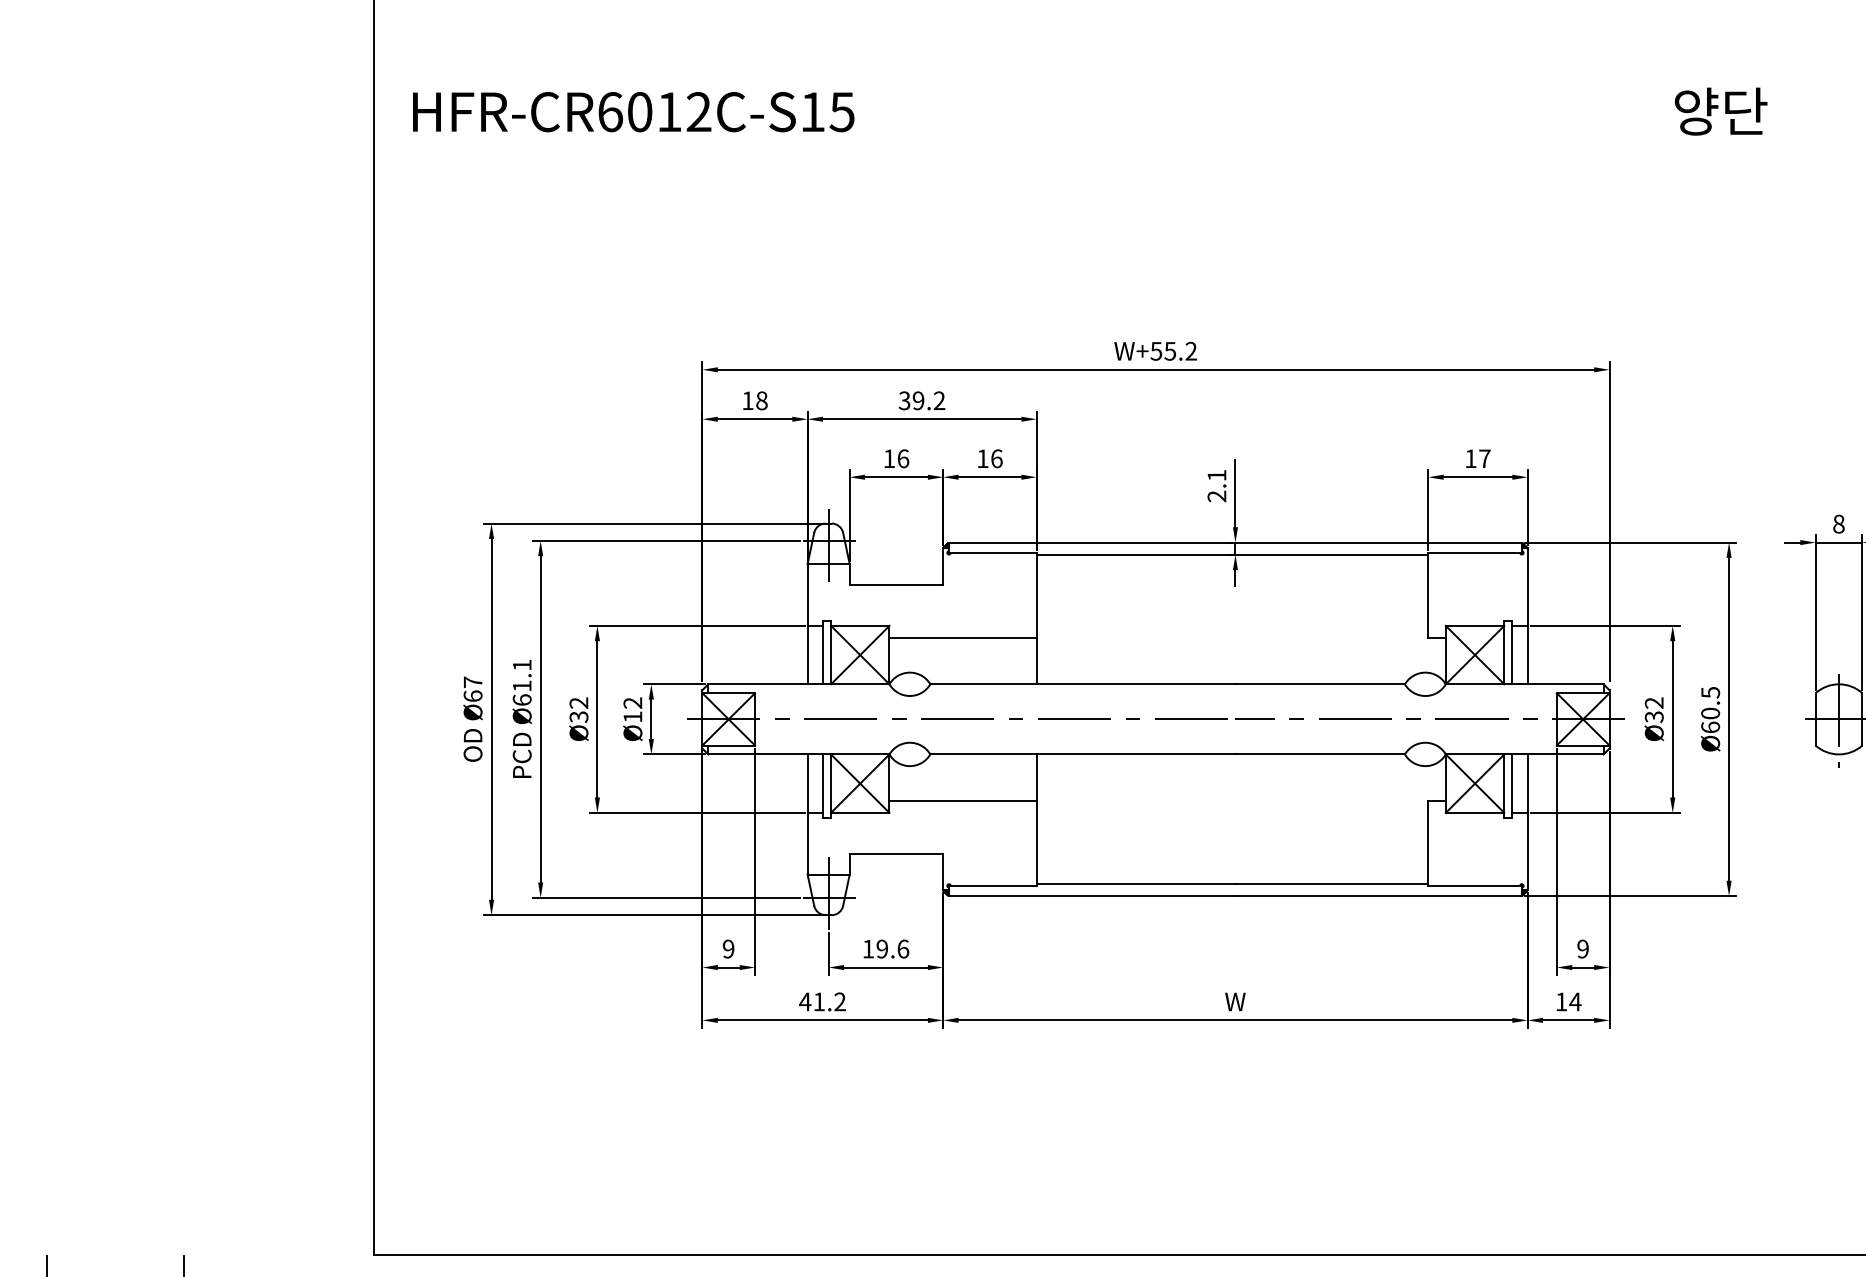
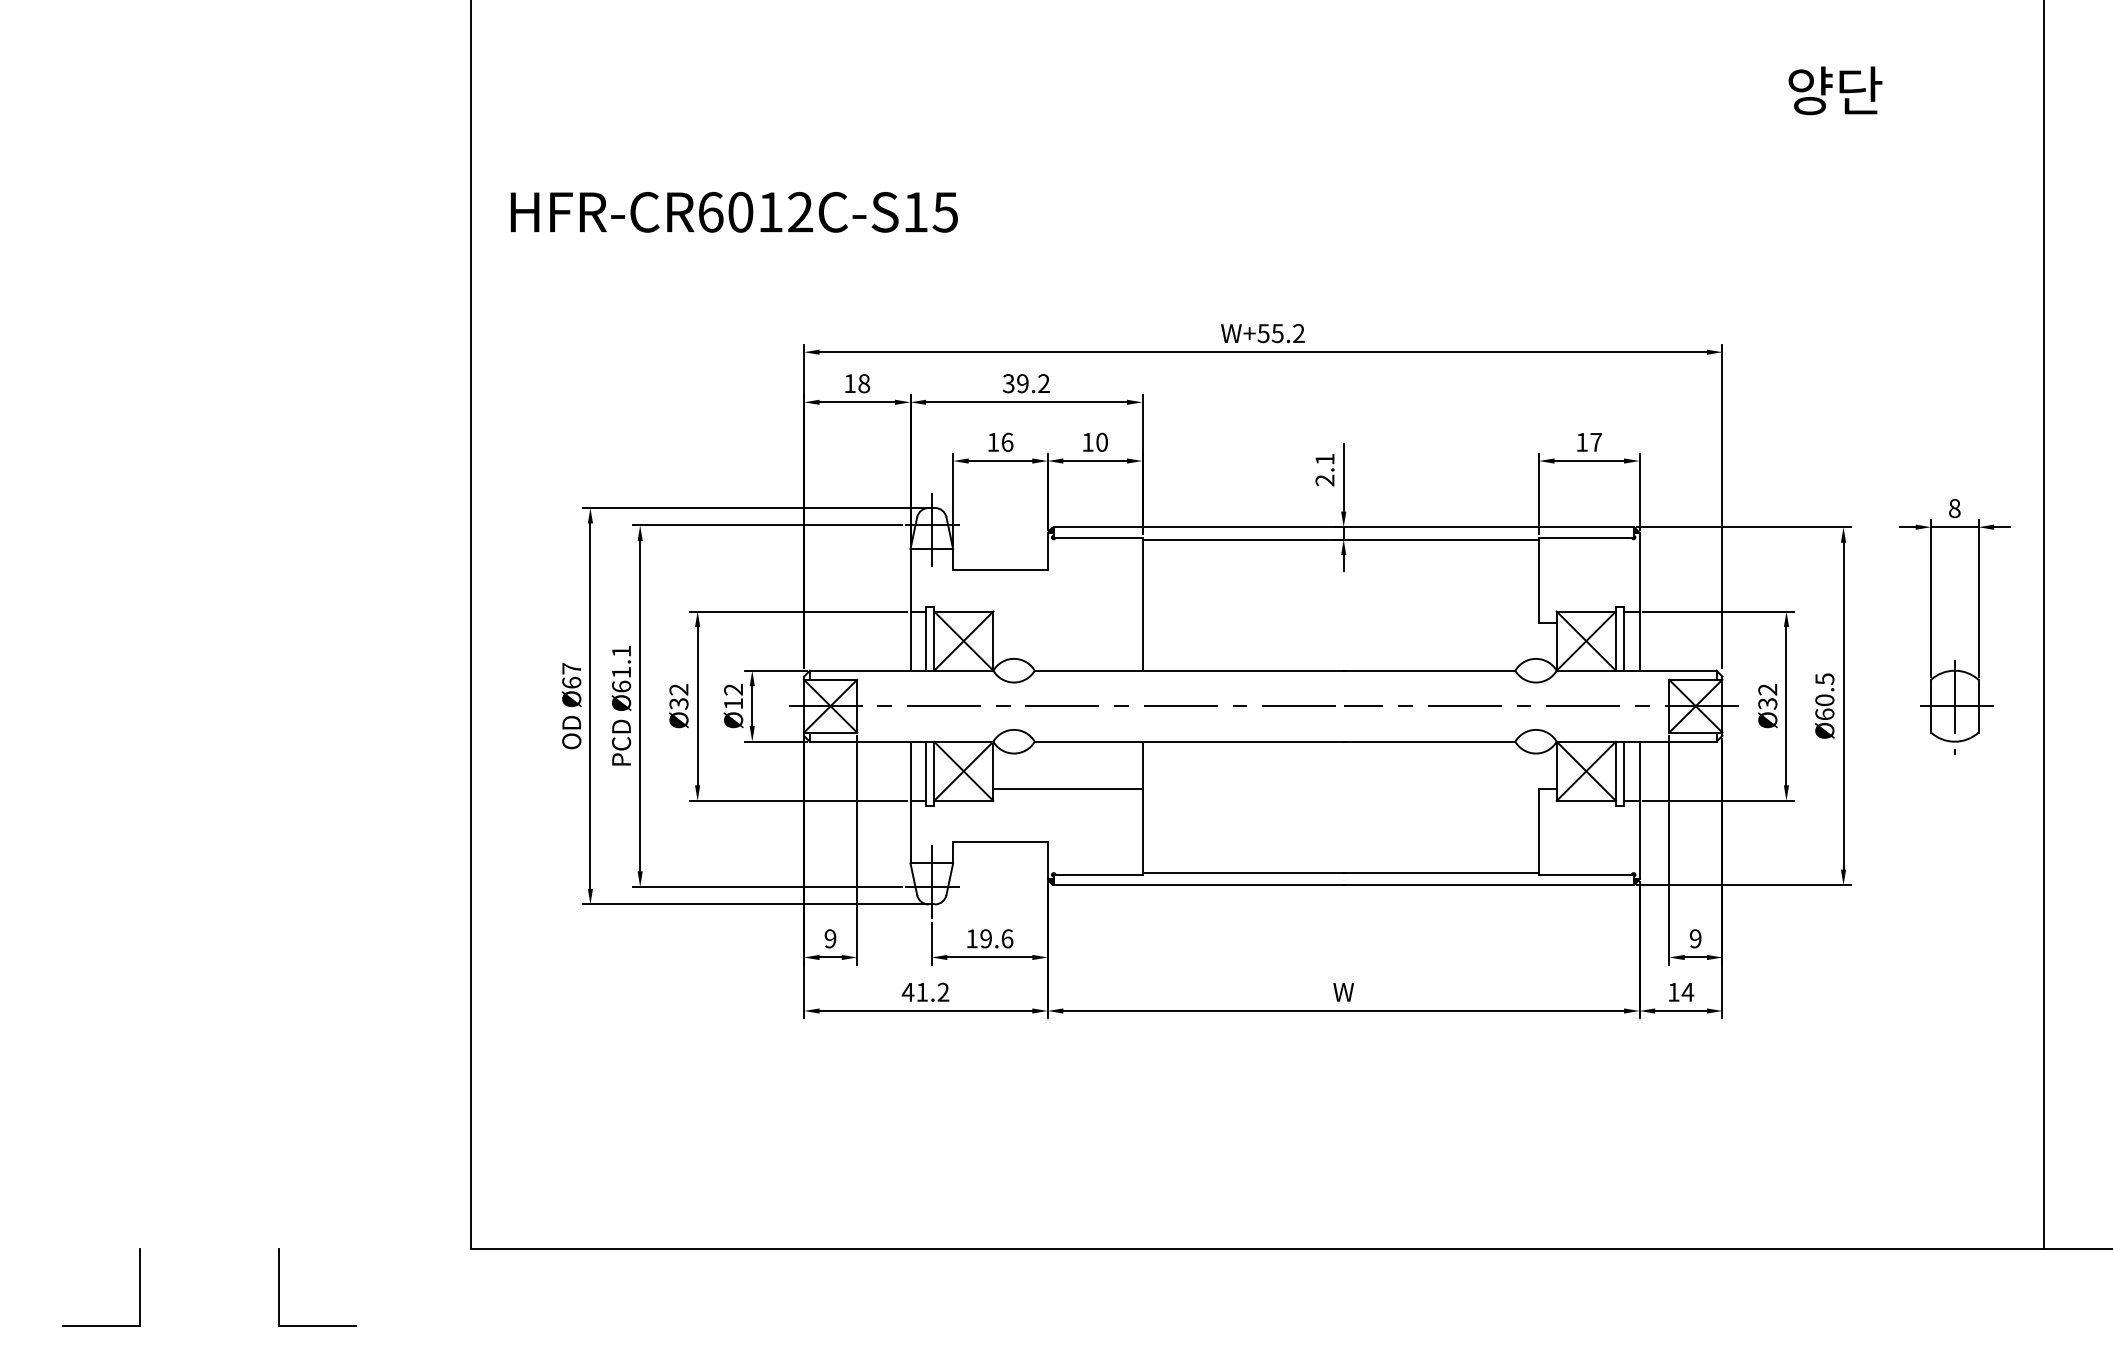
text: (633, 112) -> (734, 212), moved
text: (997, 457) -> (1102, 441), 16 -> 10
line: (962, 637) -> (1067, 623), removed

